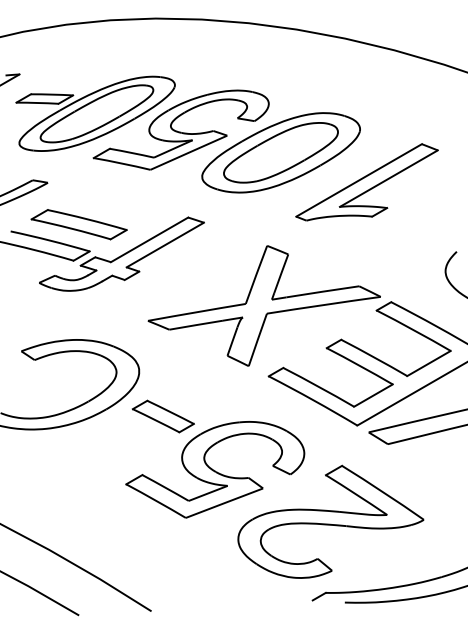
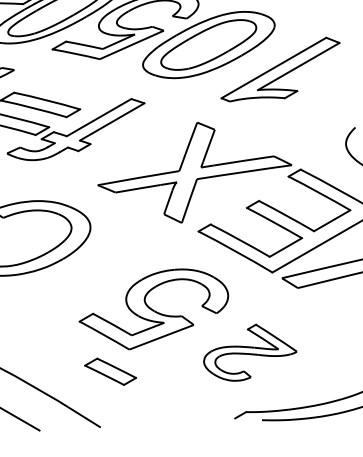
part: (162, 416) -> (109, 371), moved
part: (330, 521) -> (250, 352), size x0.6

